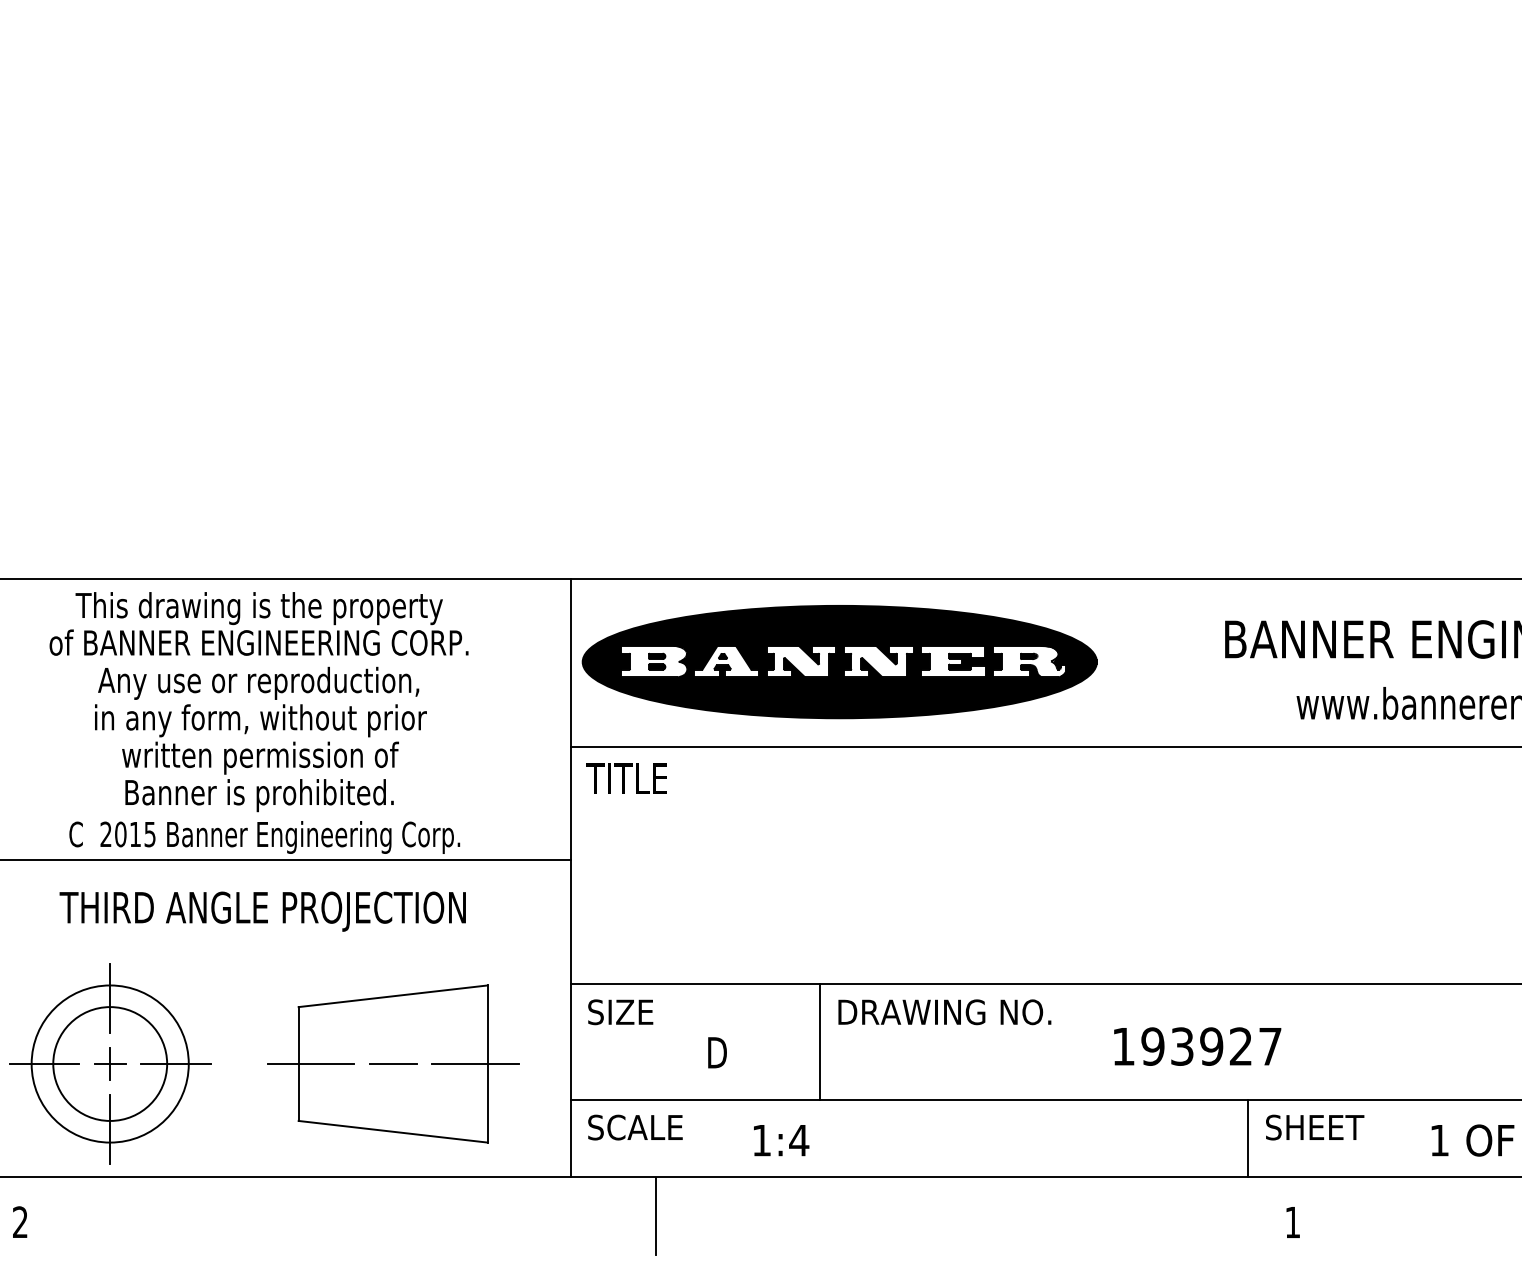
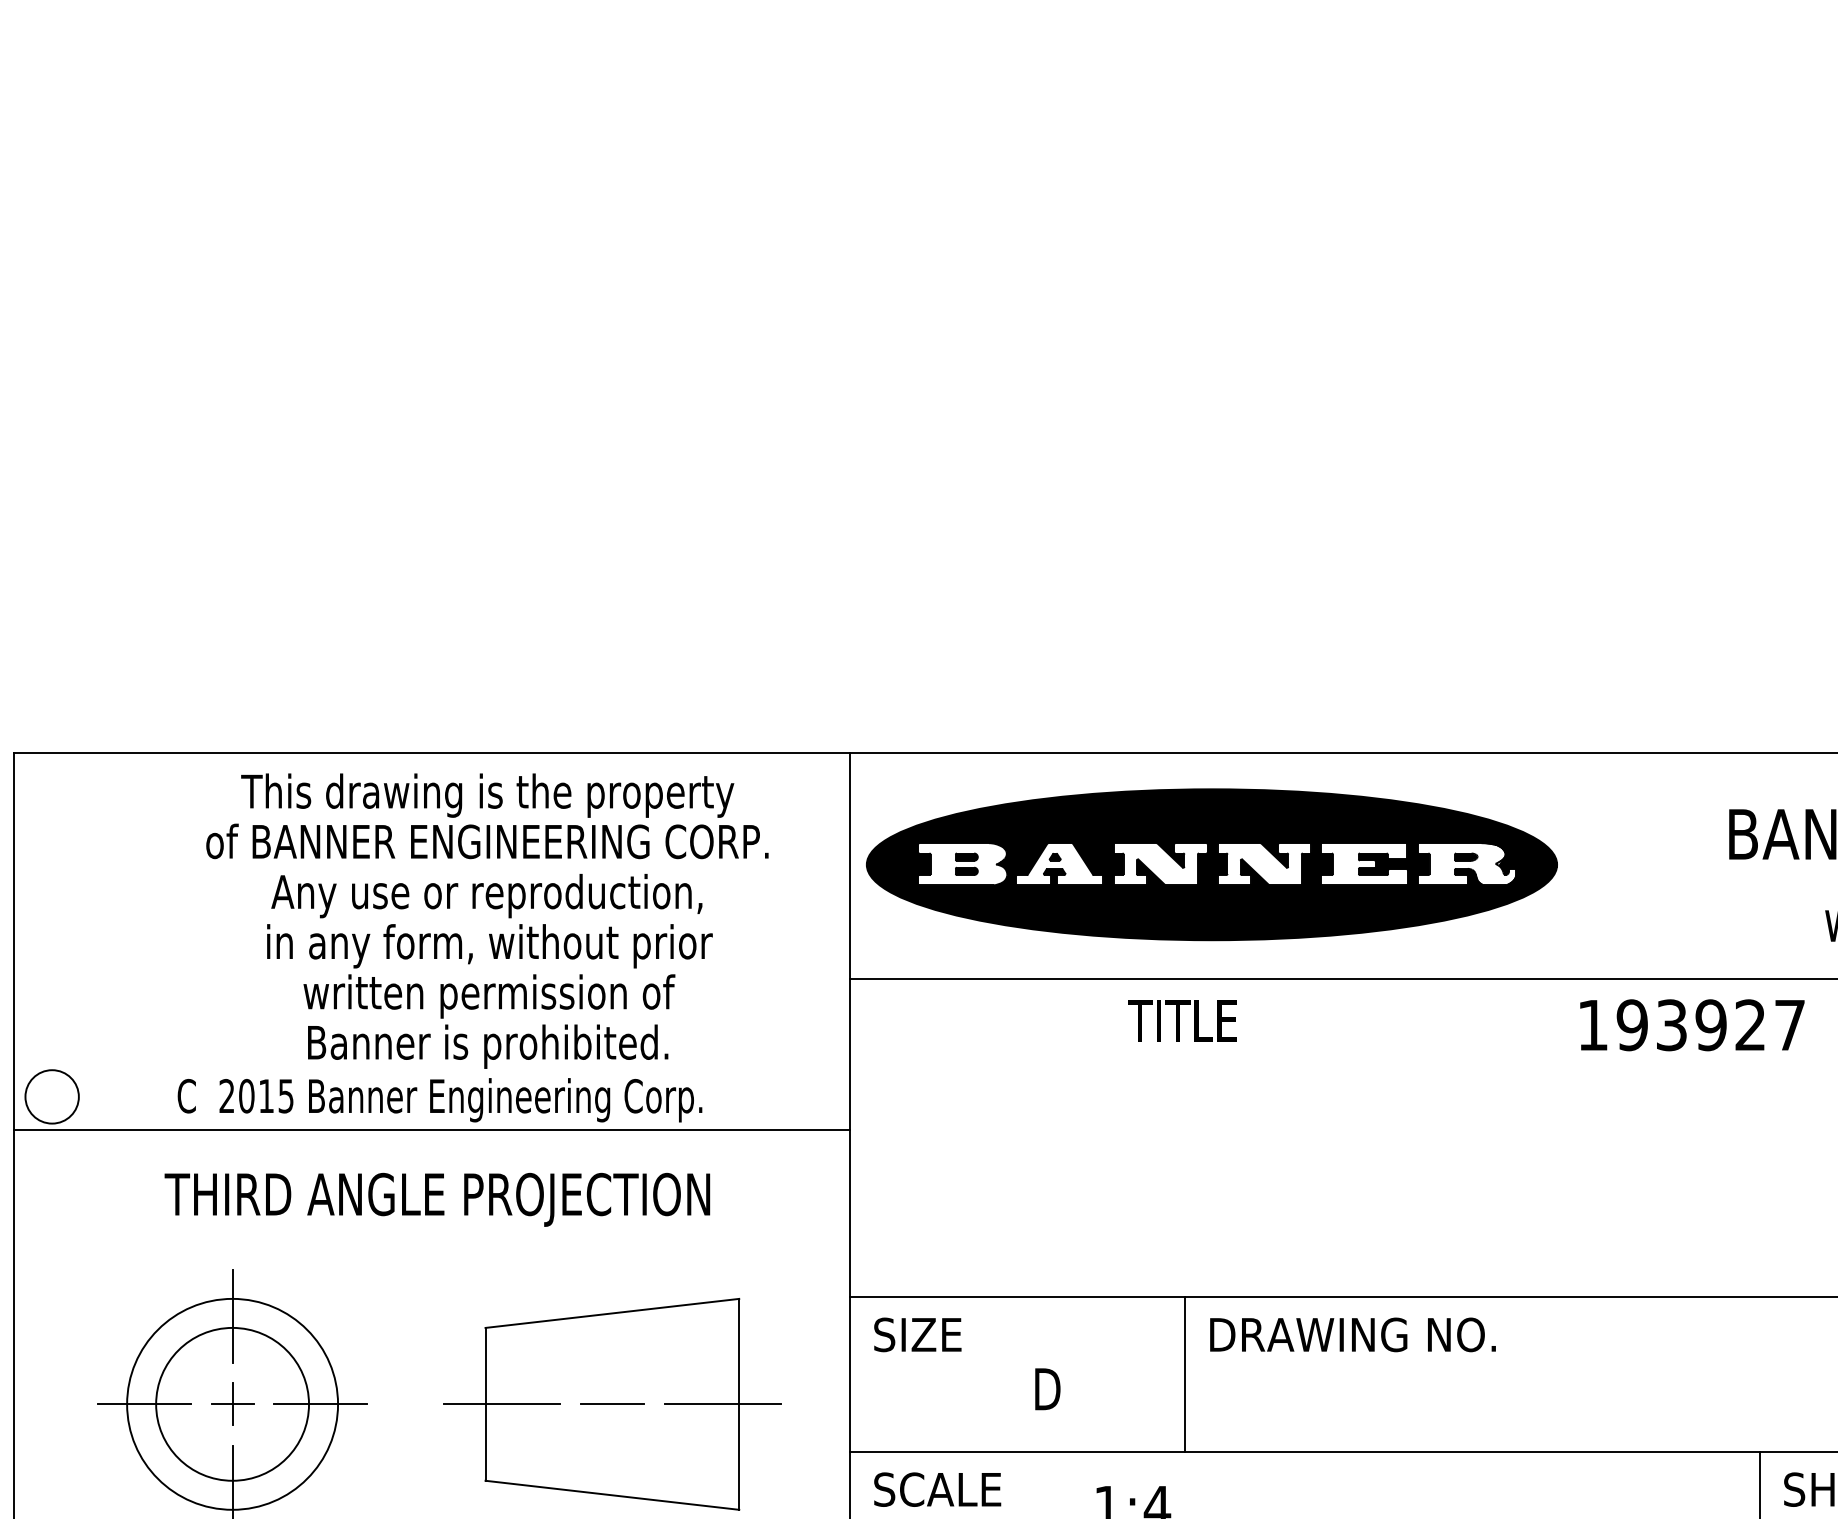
text: (258, 702) -> (486, 921), moved
text: (626, 778) -> (1182, 1021), moved
text: (1197, 1046) -> (1692, 1025), moved

